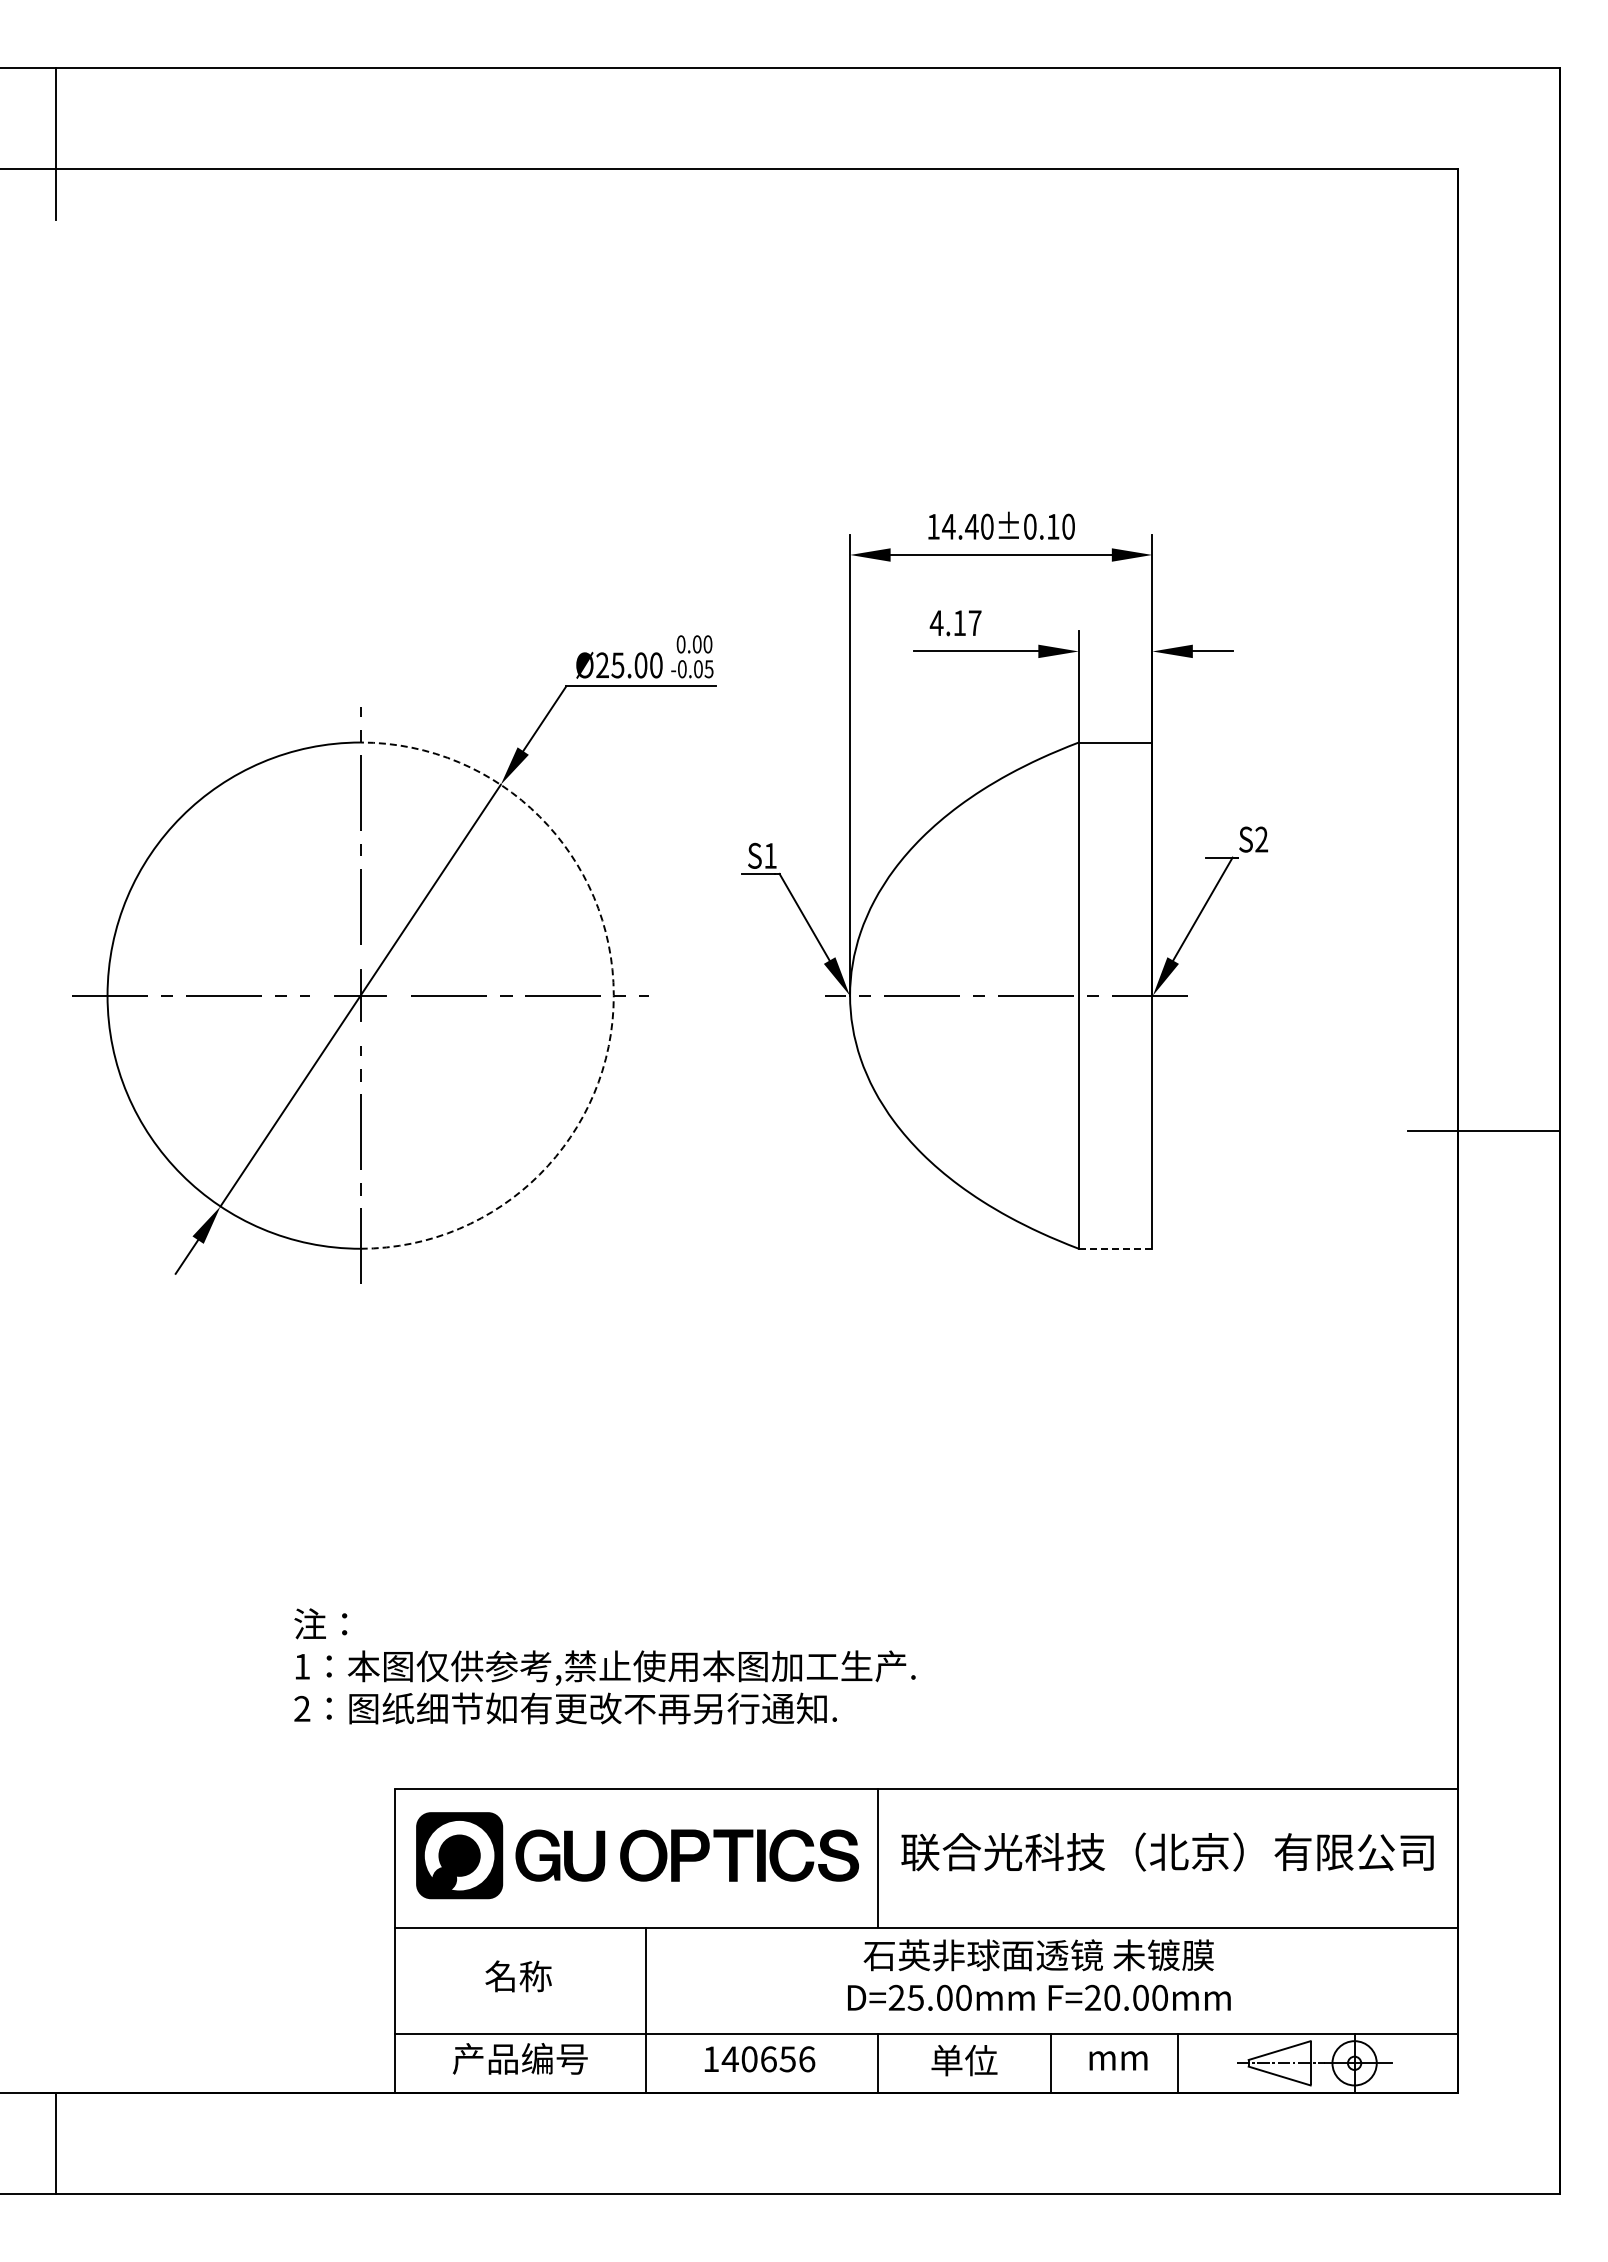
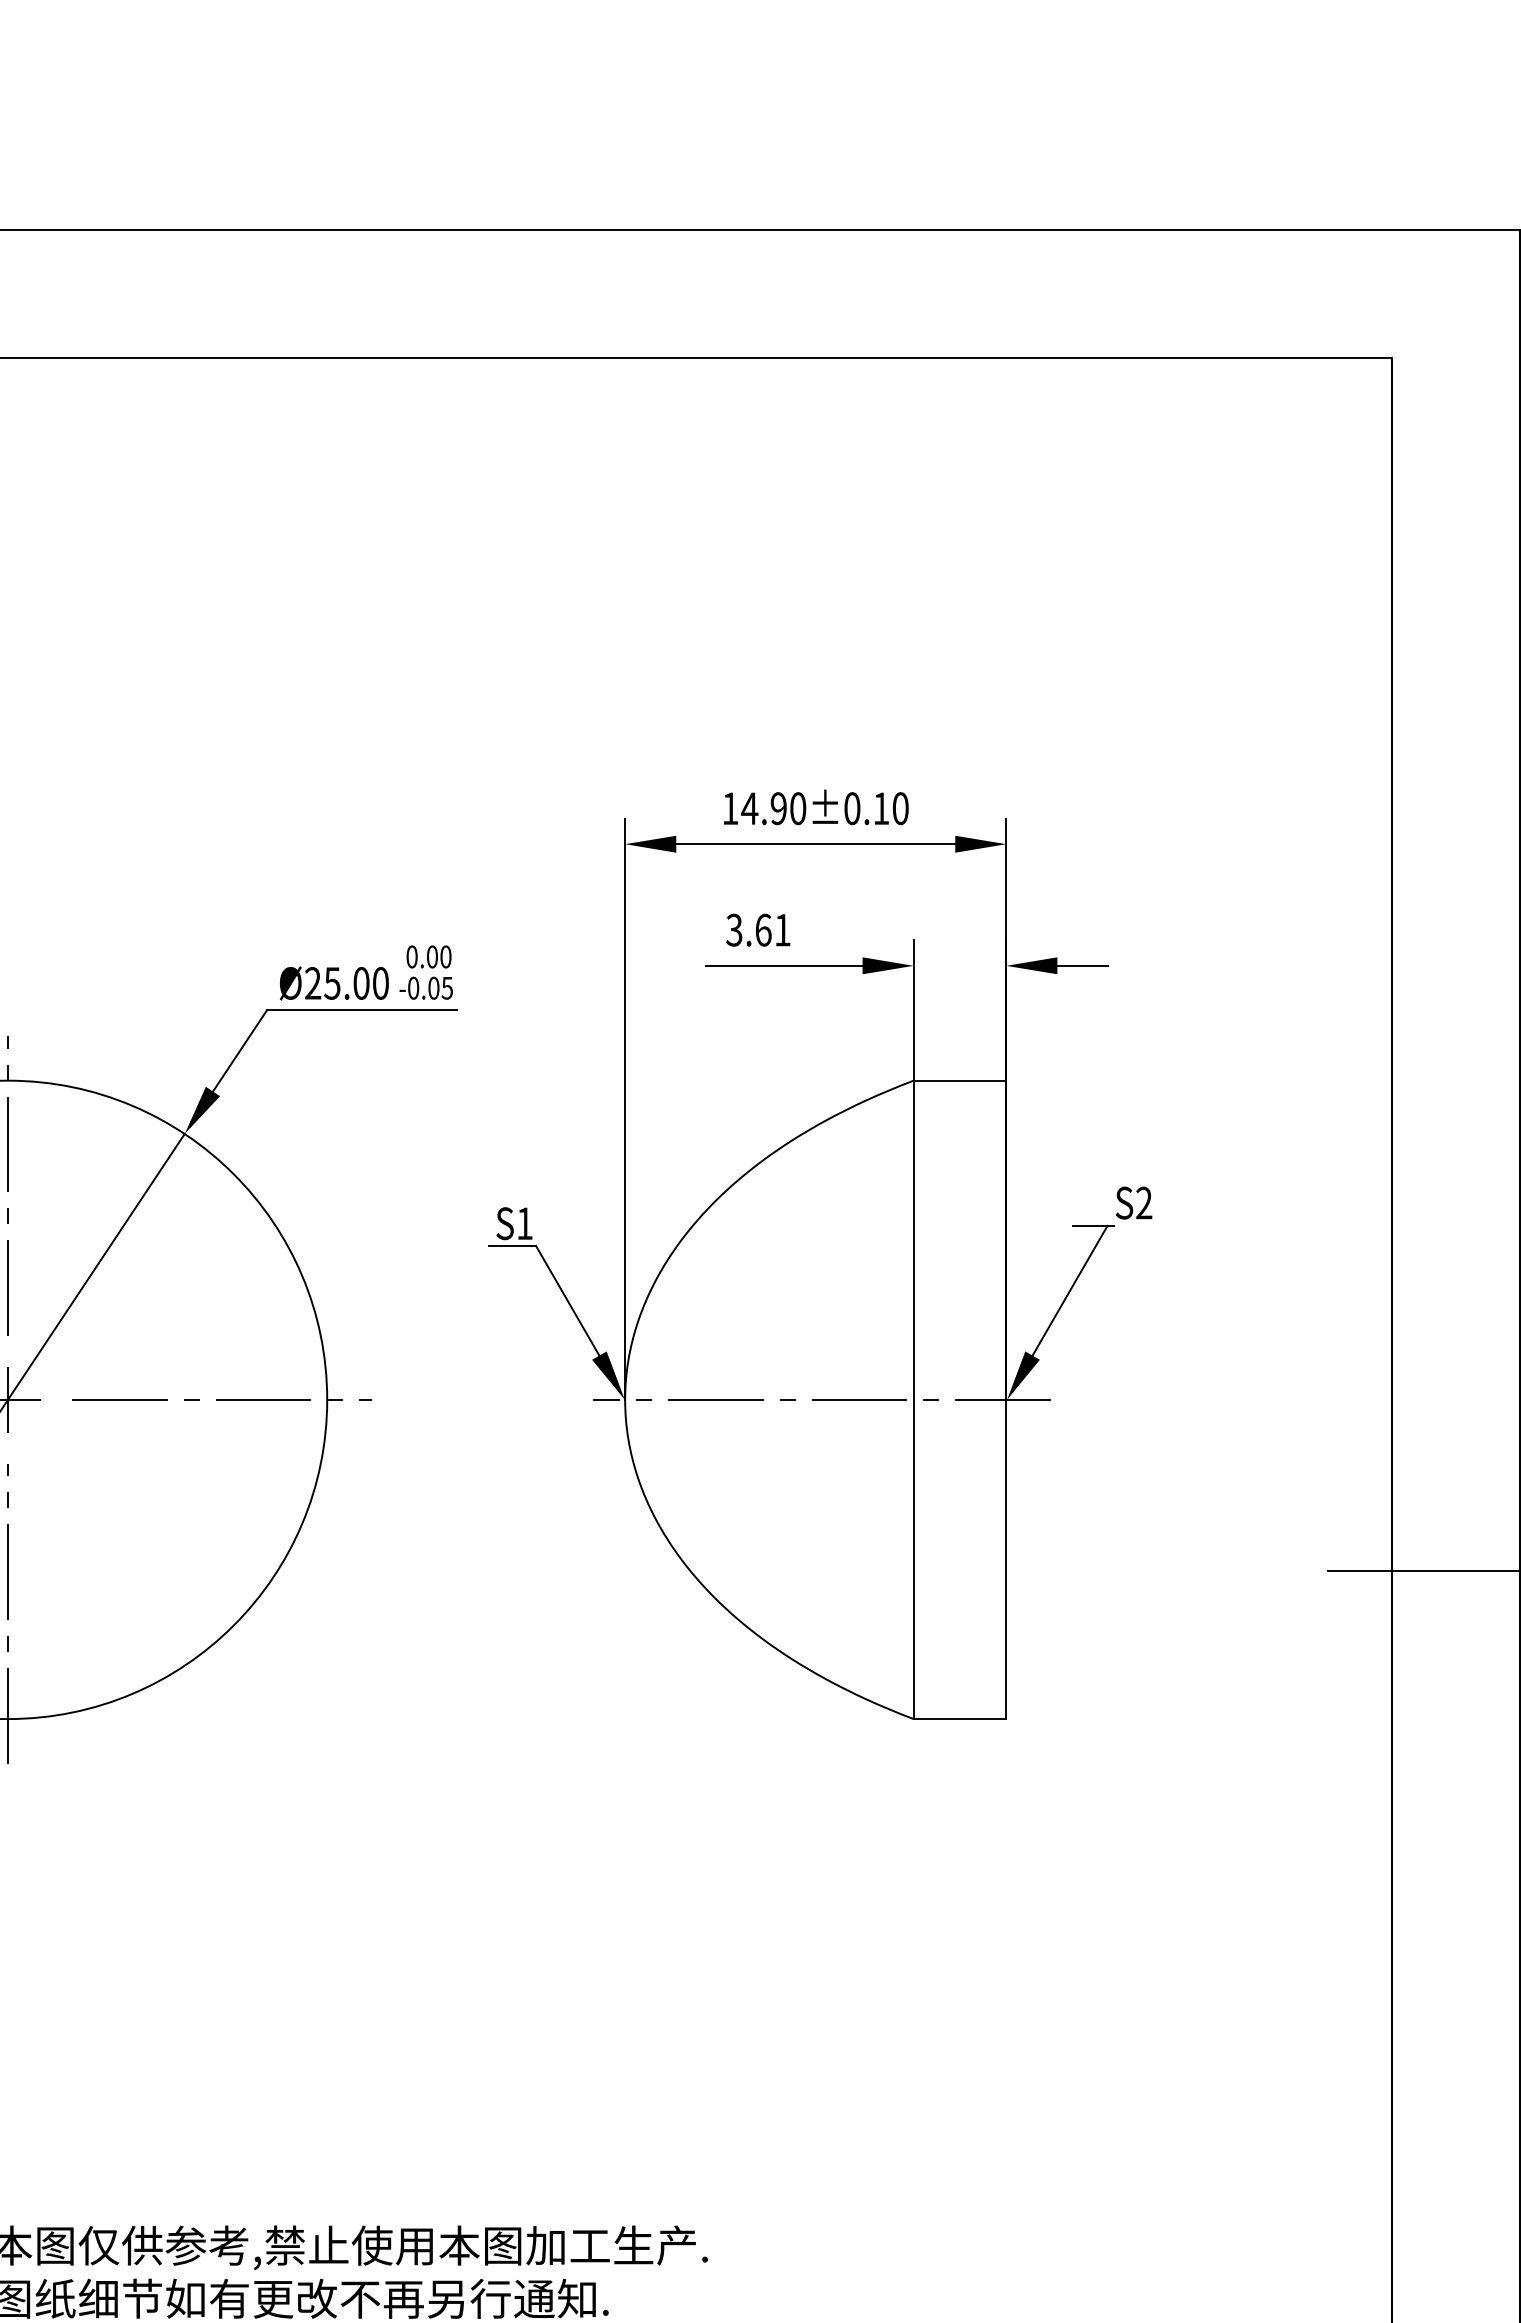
text: (971, 526) -> (778, 808), 14.40±0.10 -> 14.90±0.10
text: (955, 623) -> (758, 930), 4.17 -> 3.61
arc: (613, 995) -> (326, 1399), dashed -> solid
line: (1115, 1248) -> (959, 1718), dashed -> solid

